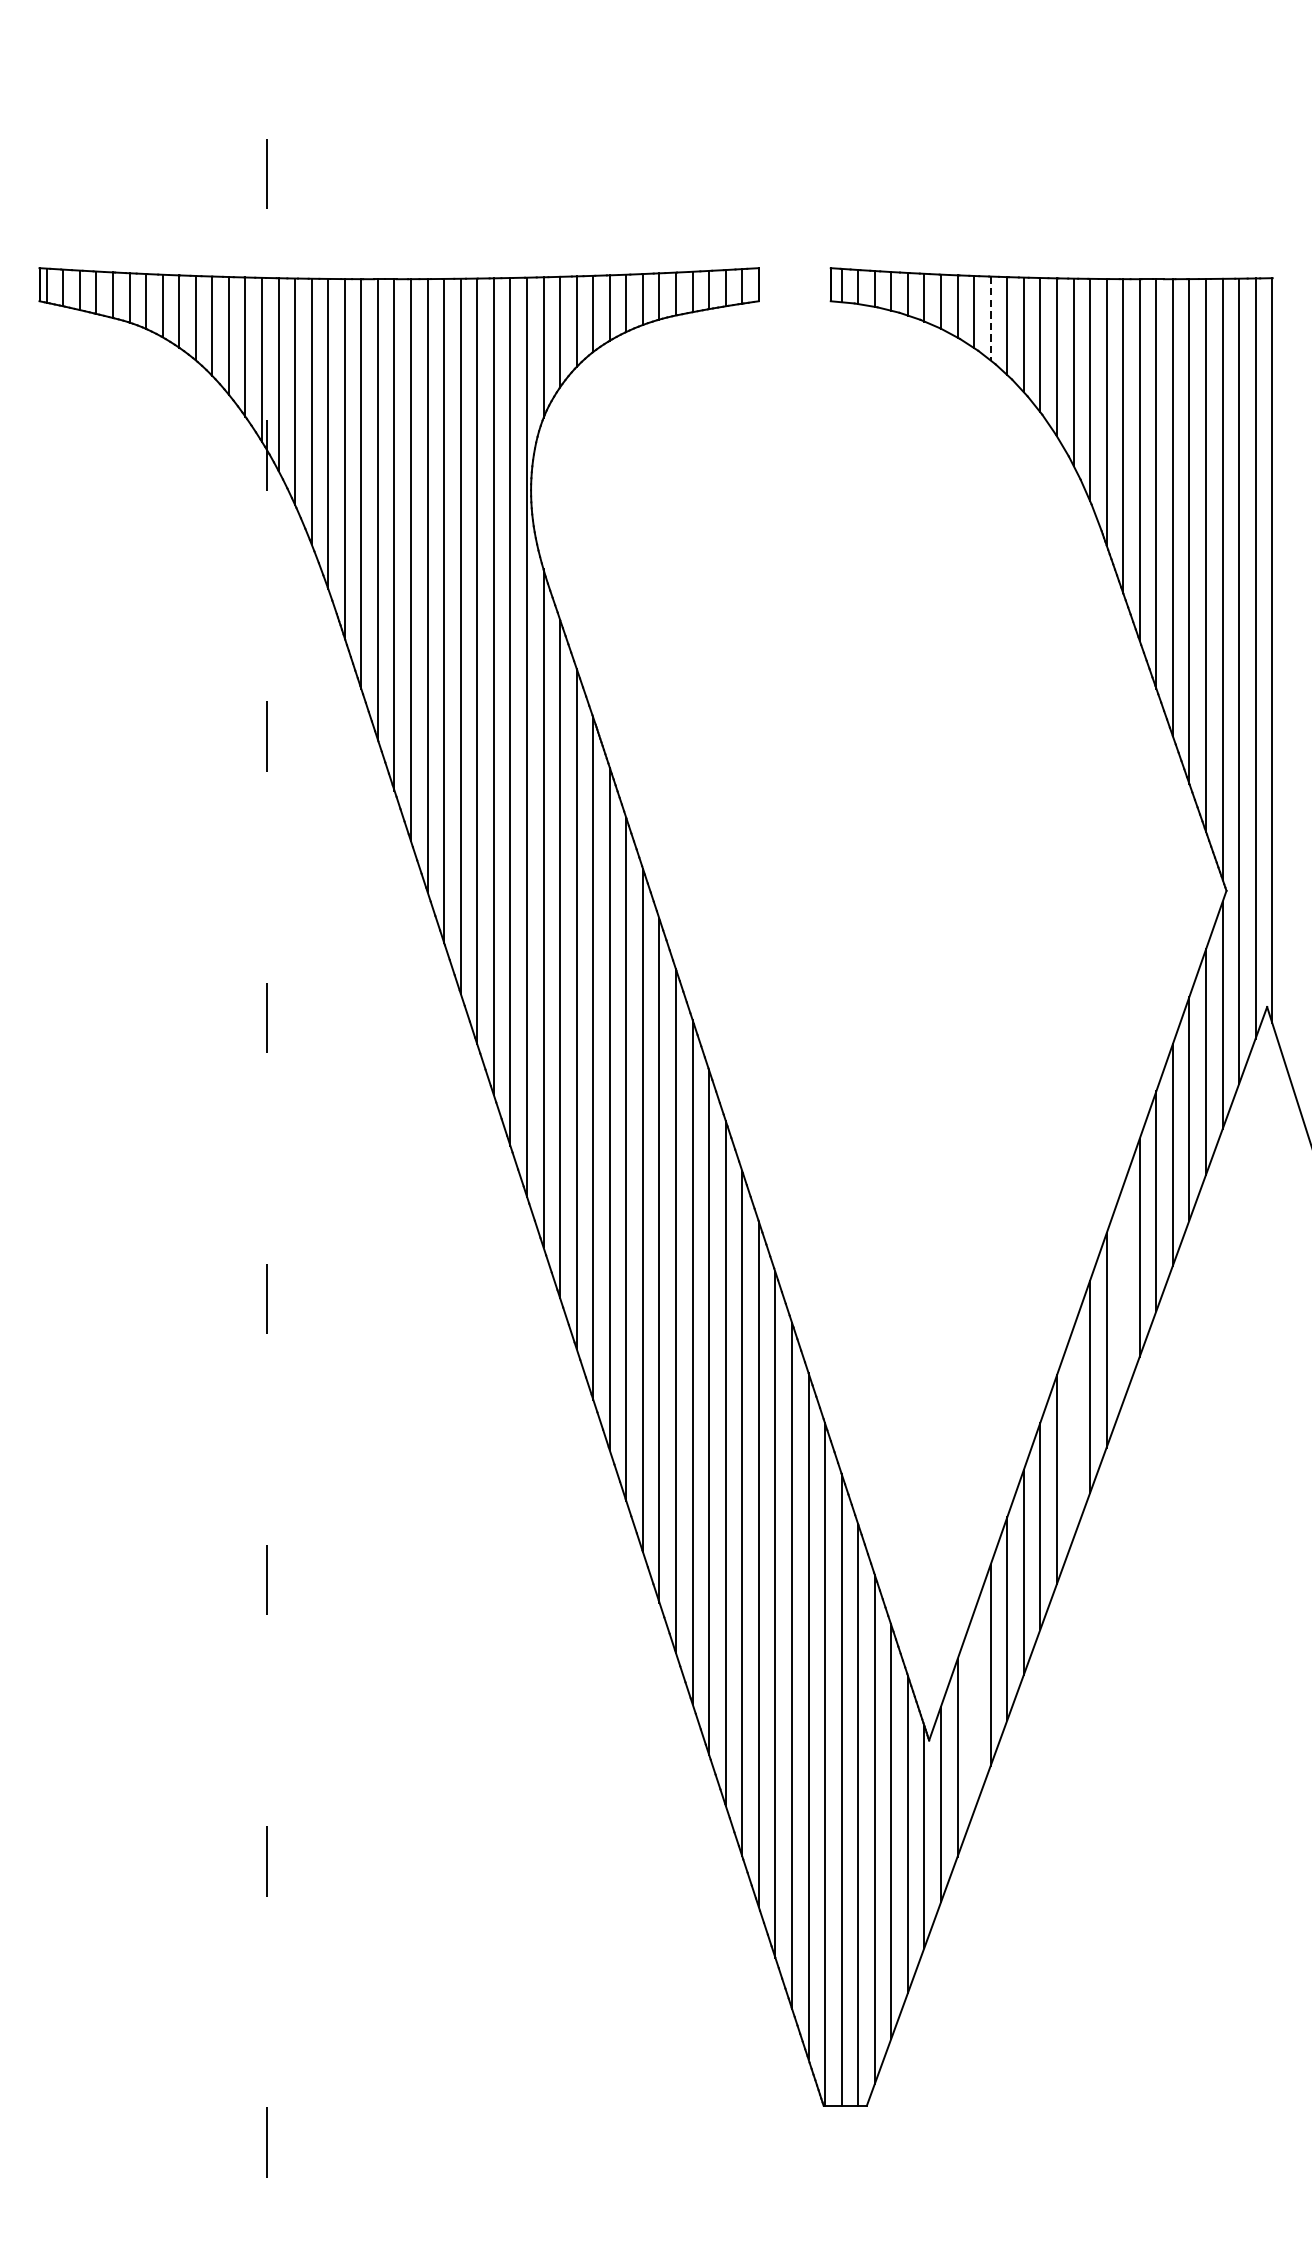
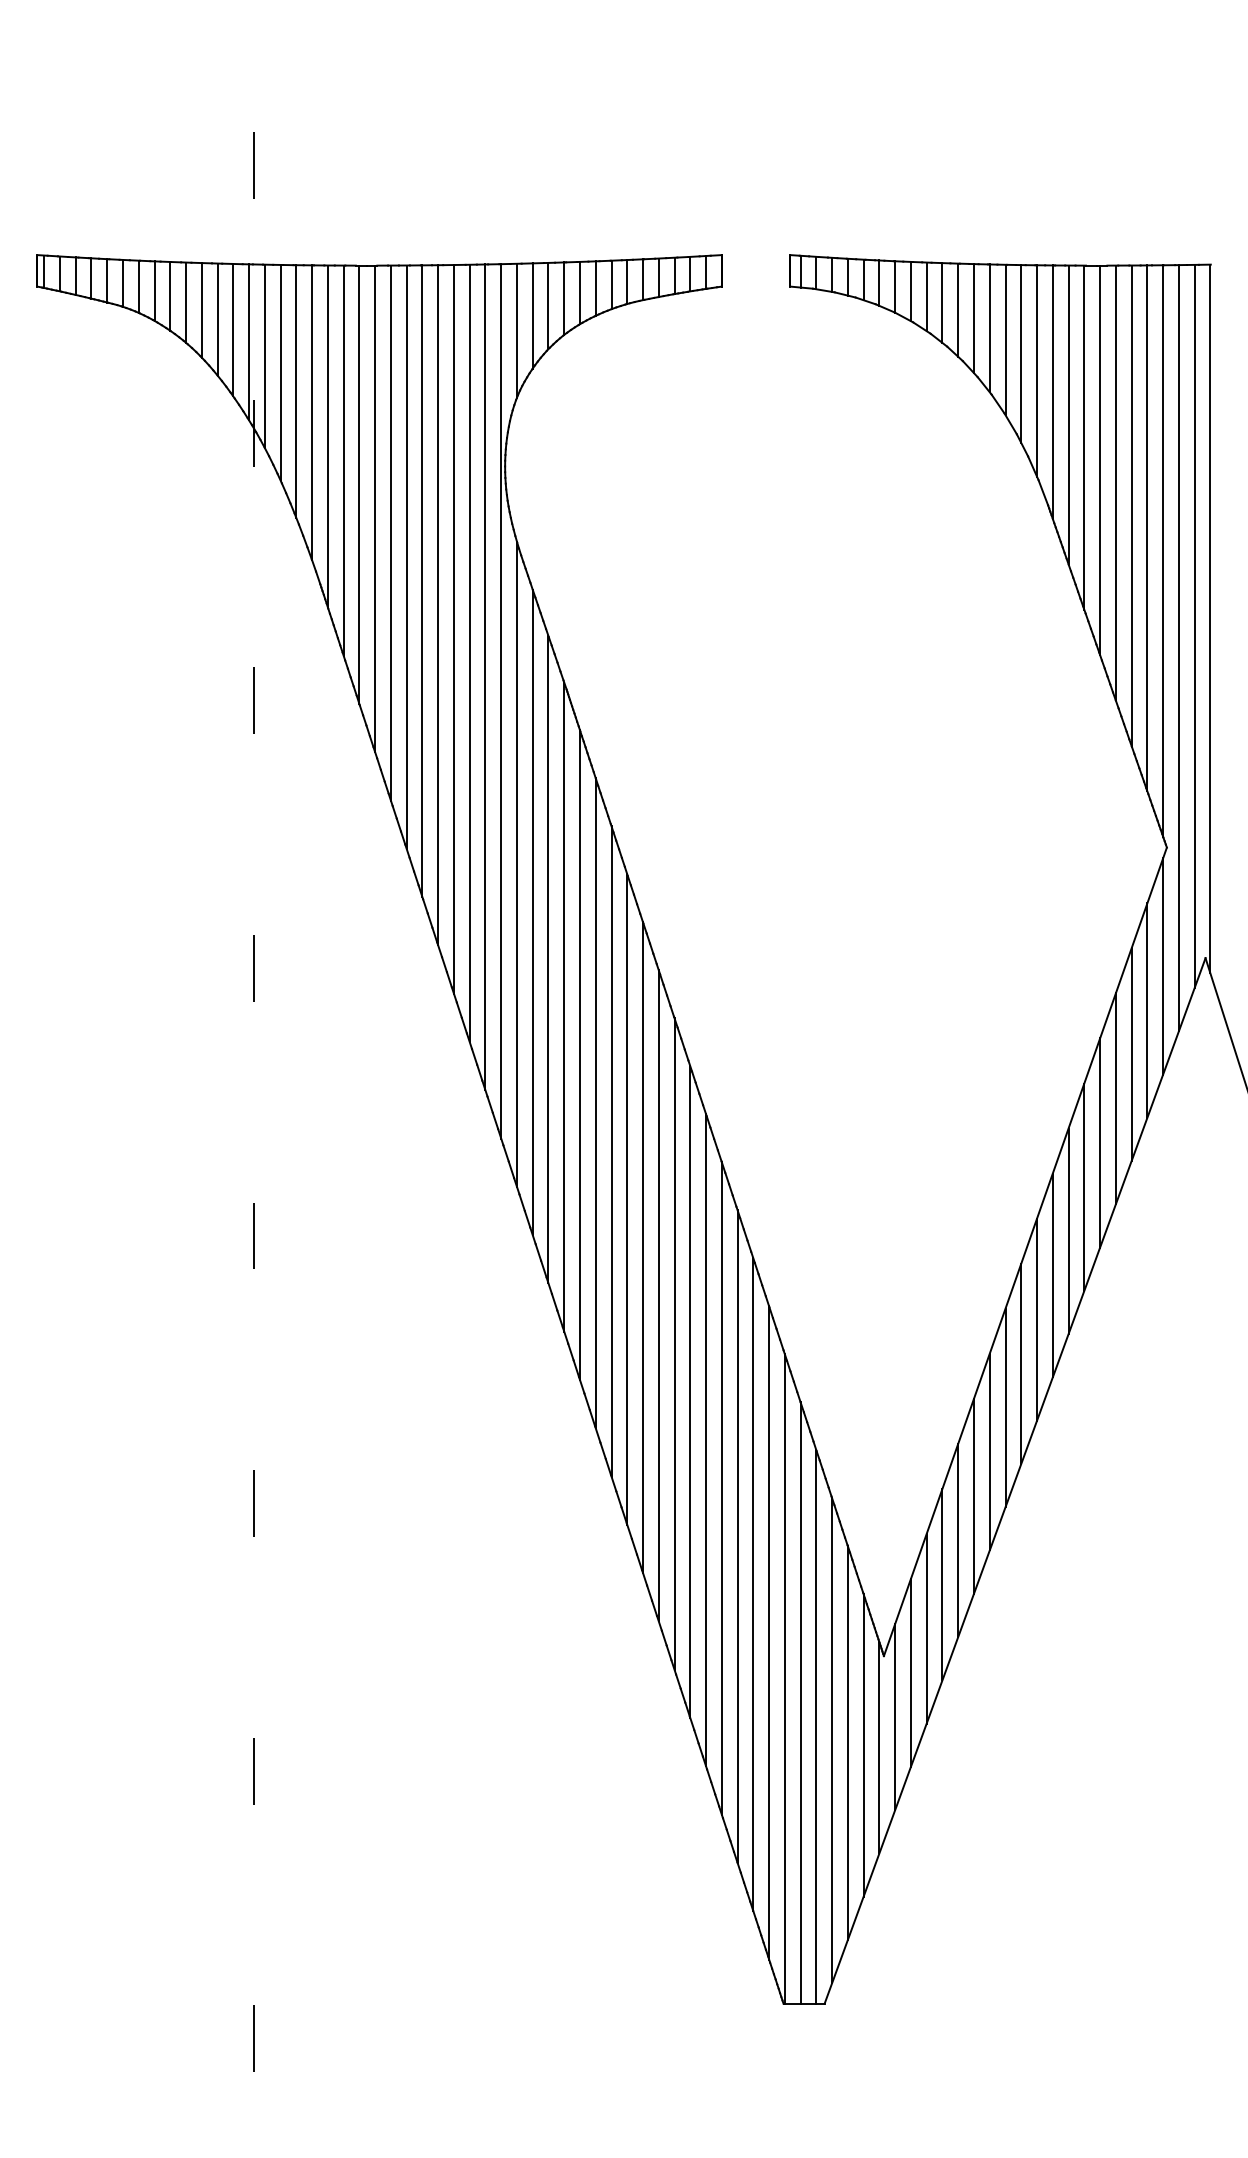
line: (990, 319) -> (942, 303), dashed -> solid
line: (1123, 1294) -> (1068, 1231), added
line: (1073, 1432) -> (1021, 1363), added
line: (973, 1711) -> (926, 1628), added

